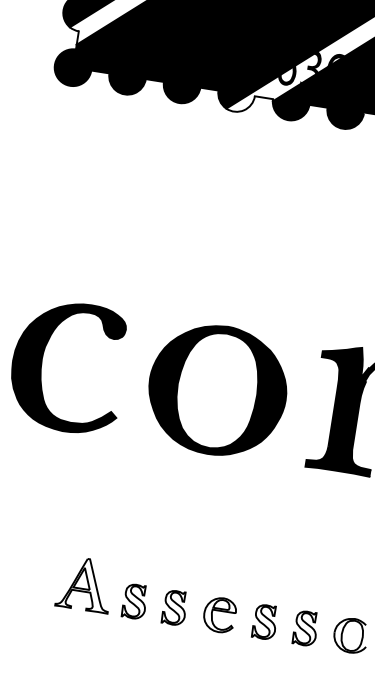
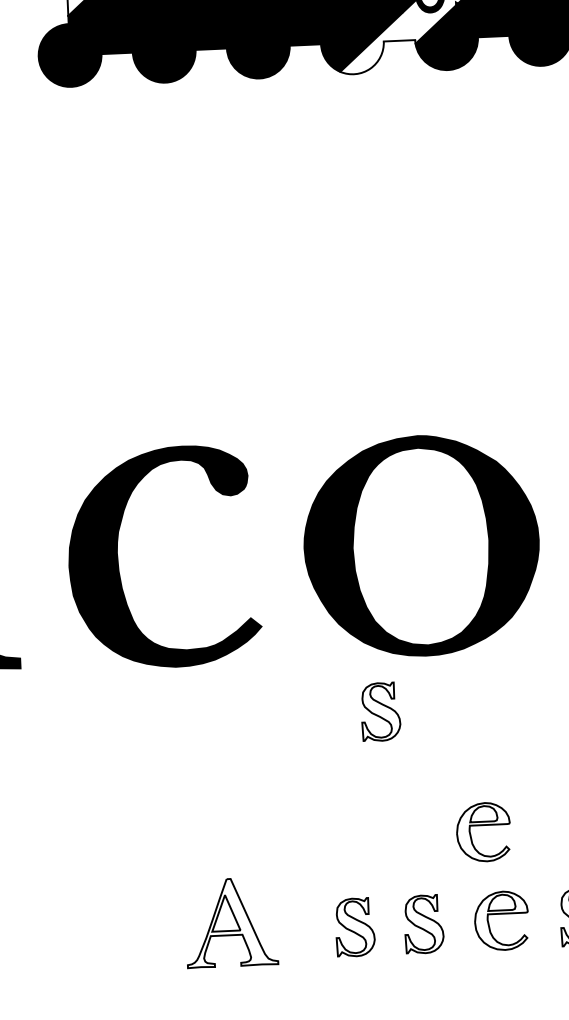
part: (173, 480) -> (378, 711), added
part: (219, 562) -> (483, 833), added
part: (81, 586) -> (225, 927), moved

